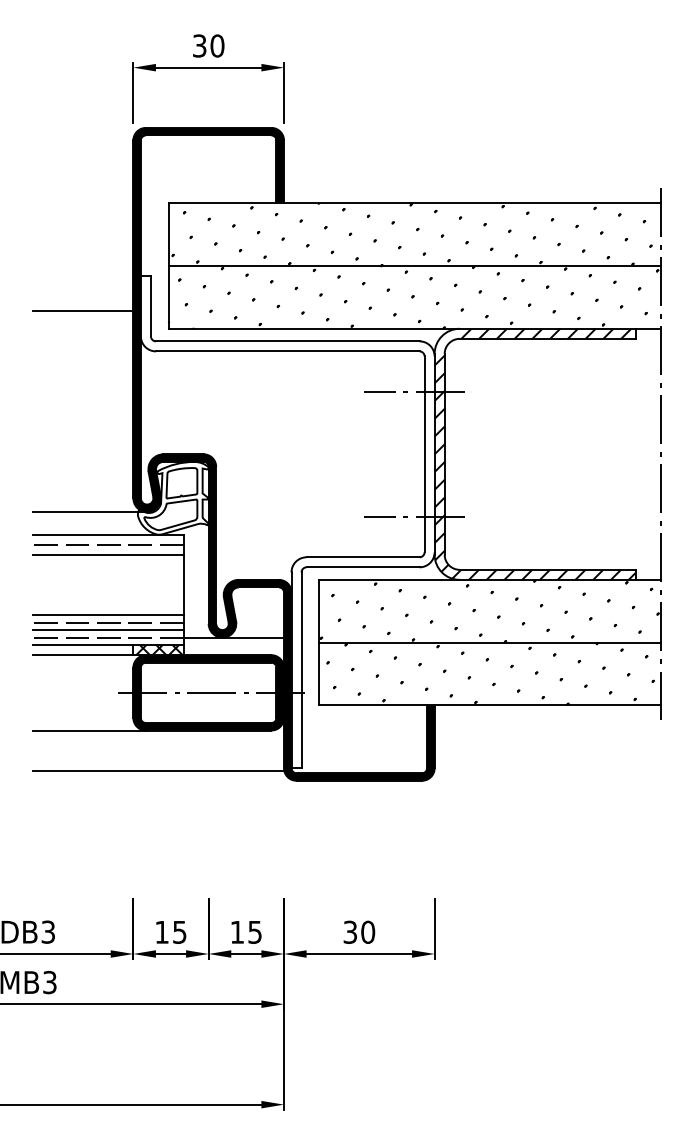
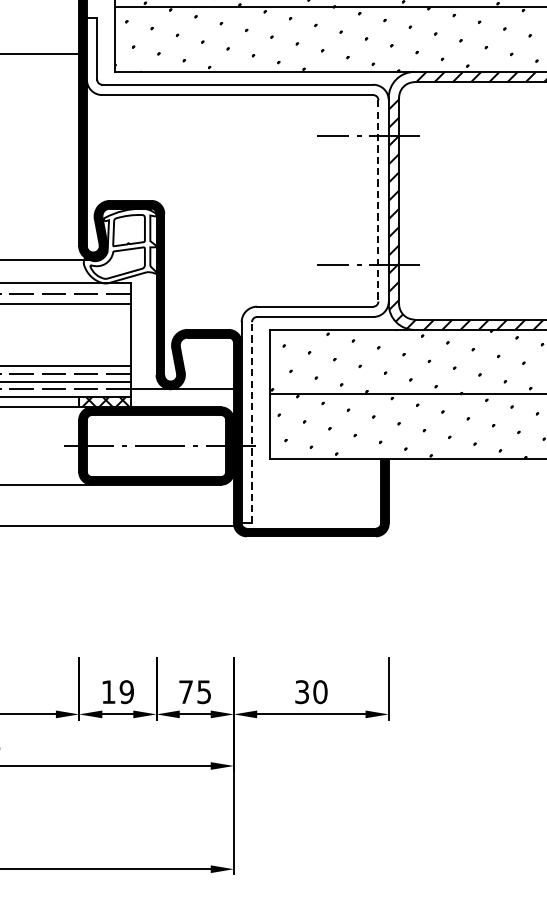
line: (424, 454) -> (378, 201), solid -> dashed
line: (301, 670) -> (251, 423), solid -> dashed
text: (179, 931) -> (126, 691), 15 -> 19
text: (236, 932) -> (185, 692), 15 -> 75

